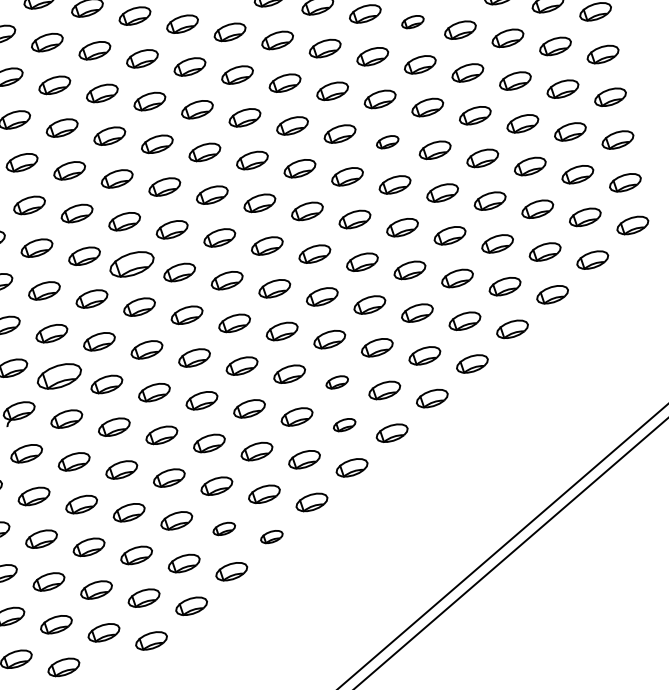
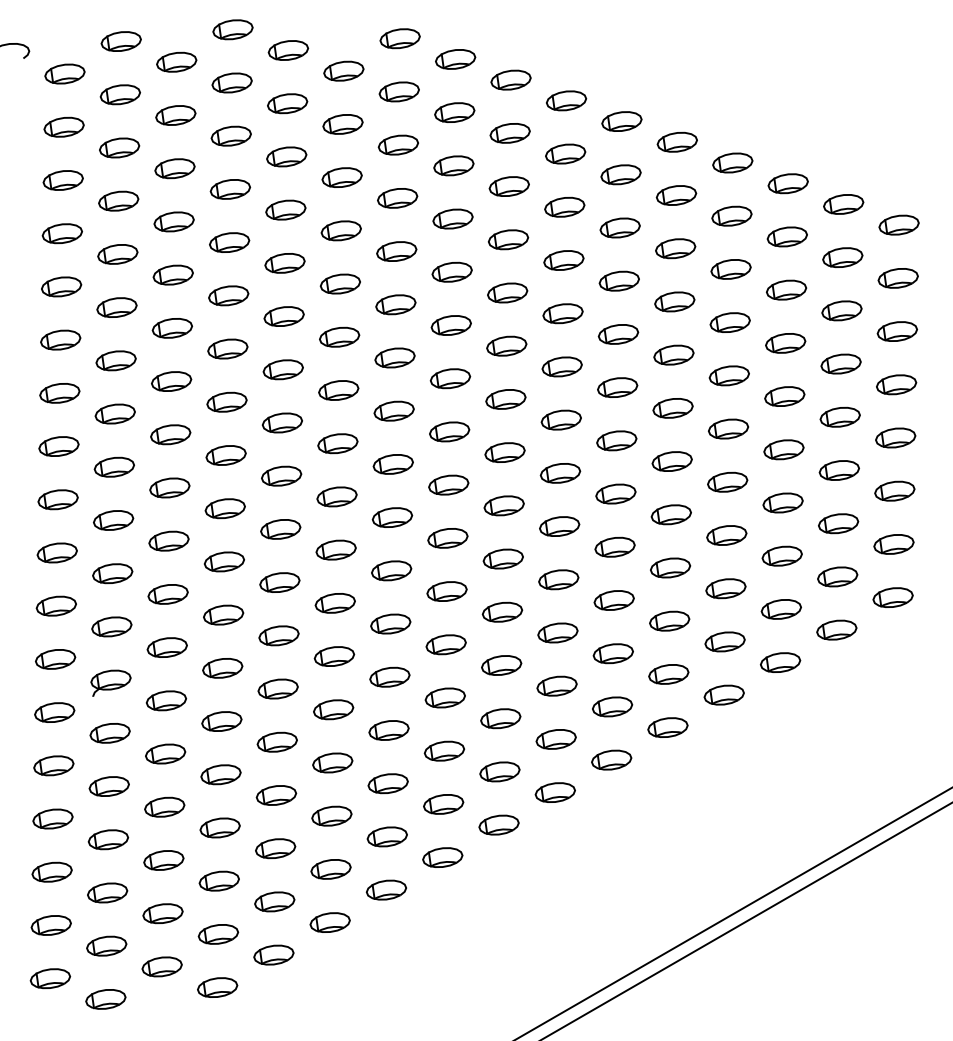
part: (412, 21) -> (674, 301), size x1.43
part: (387, 141) -> (616, 440), size x1.43
part: (131, 264) -> (280, 529), size x0.71
part: (58, 376) -> (166, 647), size x0.71
part: (336, 382) -> (500, 718), size x1.43
part: (344, 424) -> (499, 771), size x1.43
part: (223, 529) -> (330, 869), size x1.43
part: (271, 536) -> (386, 889), size x1.43

